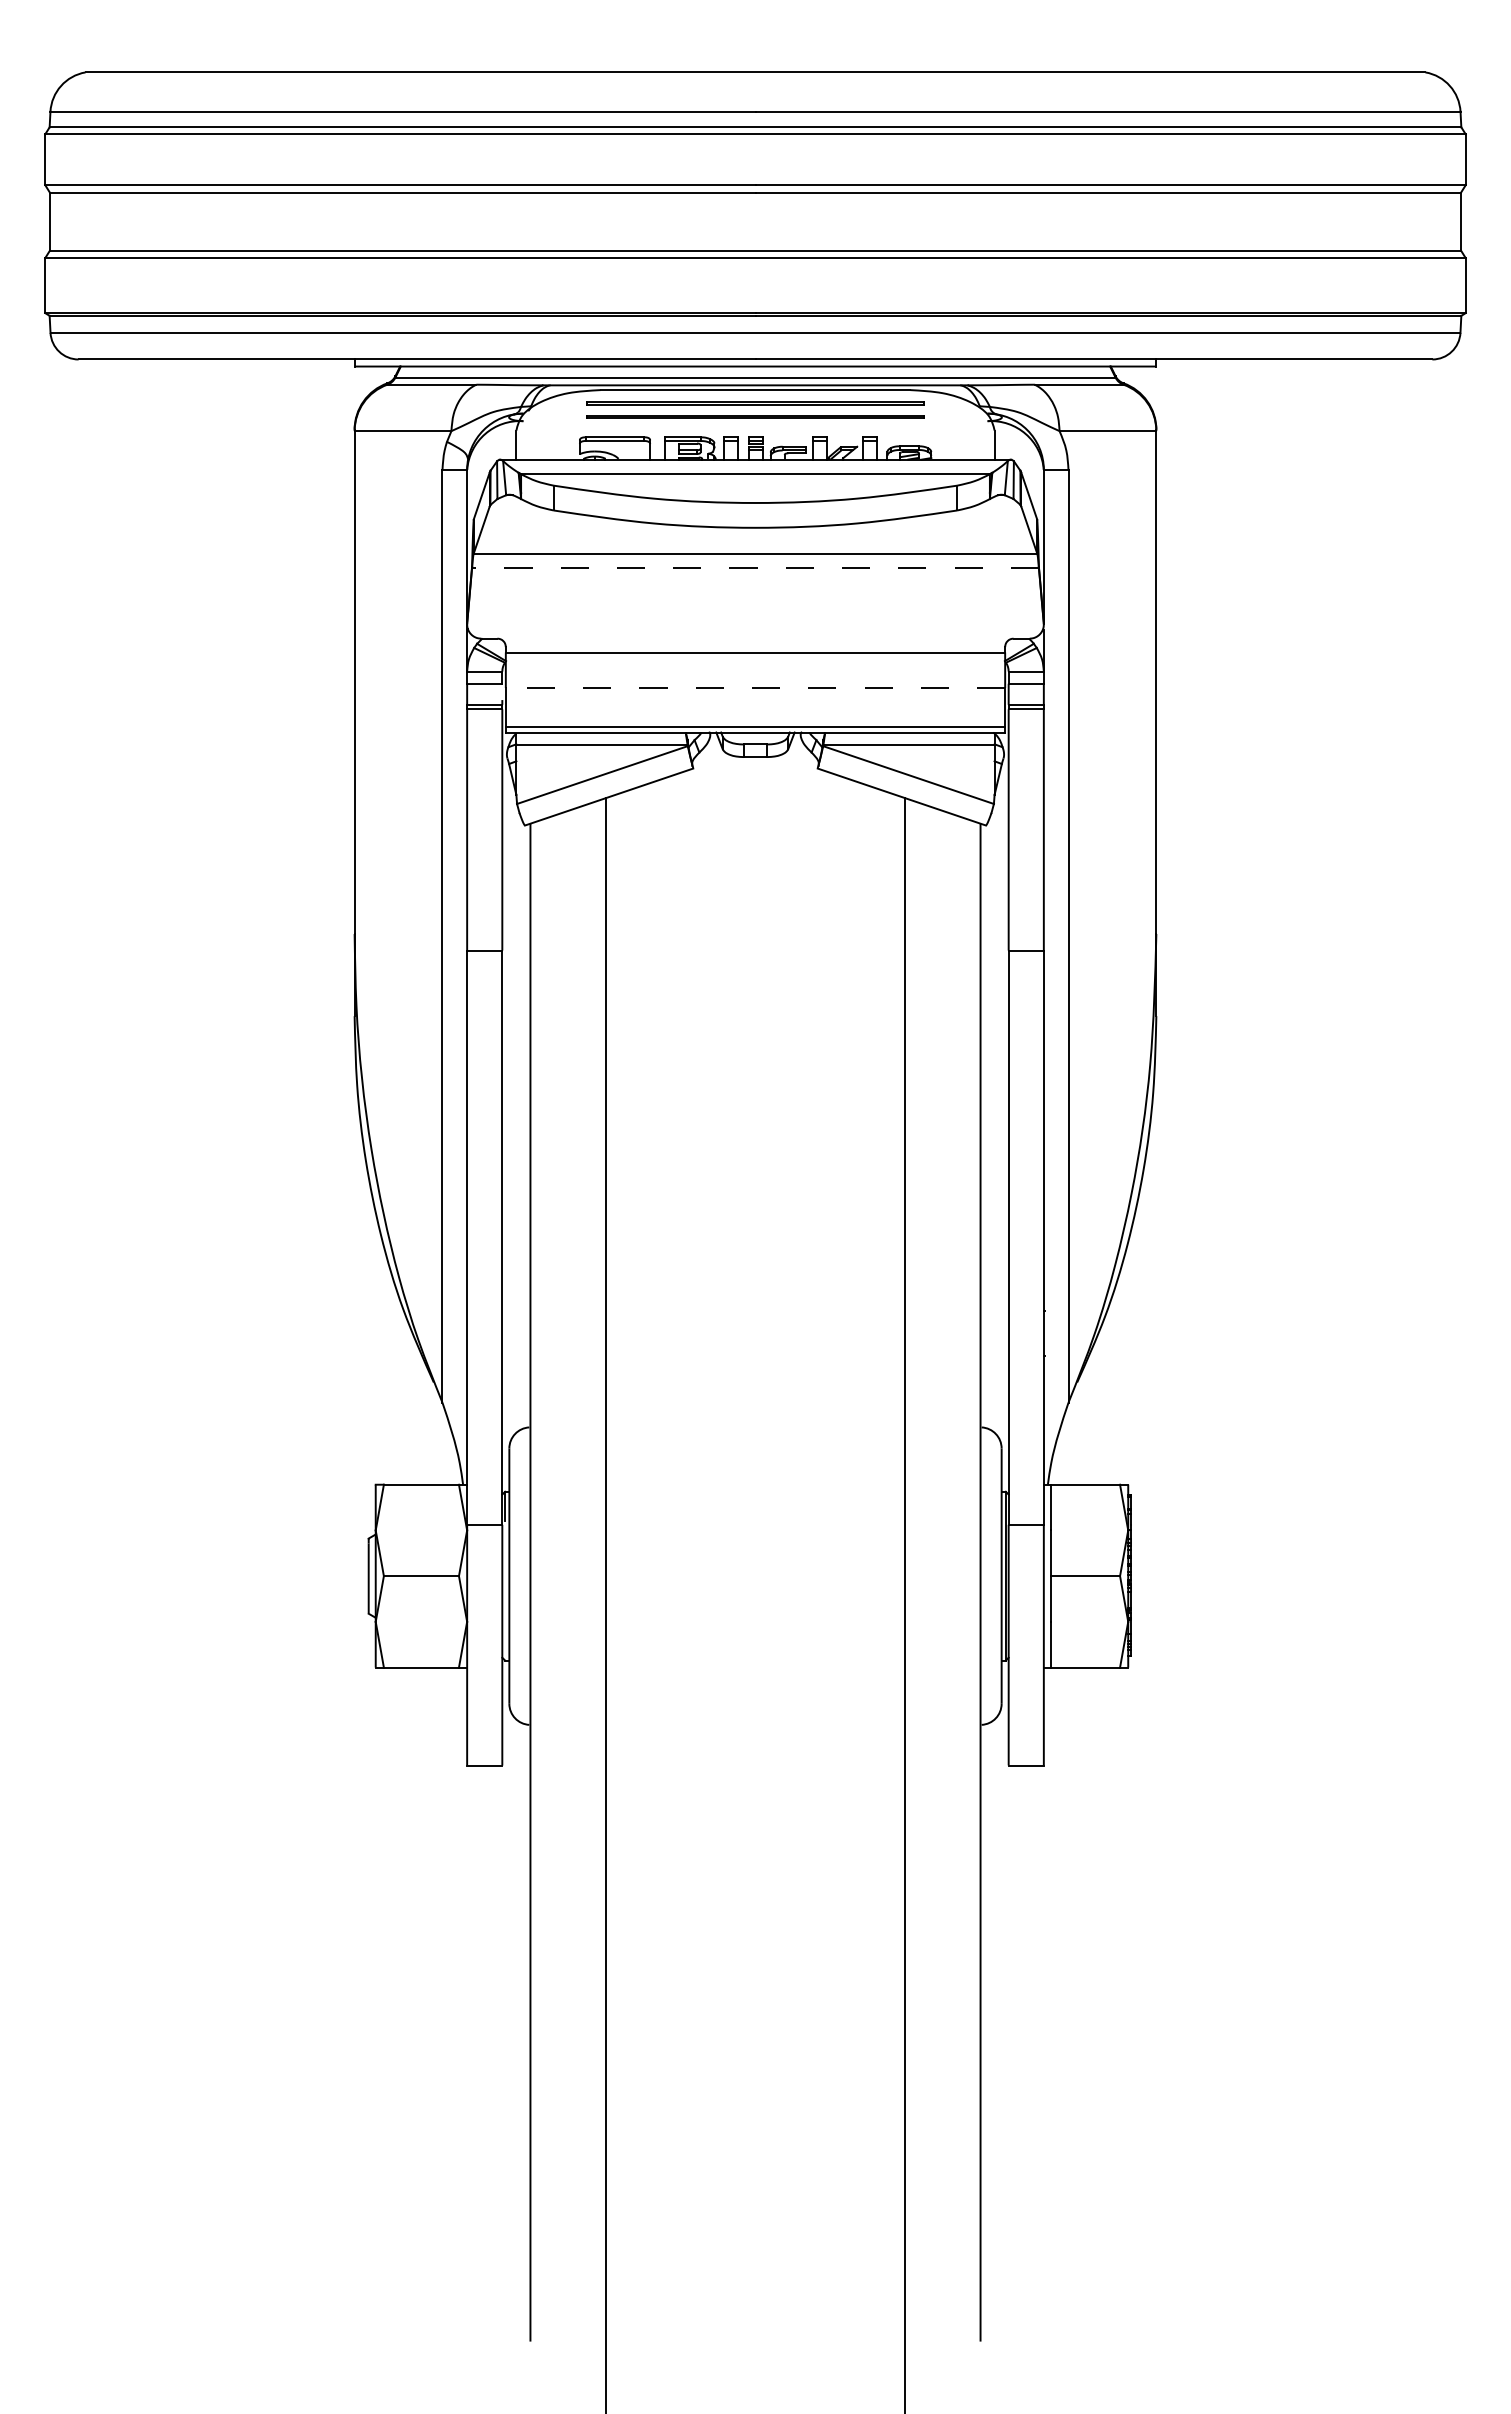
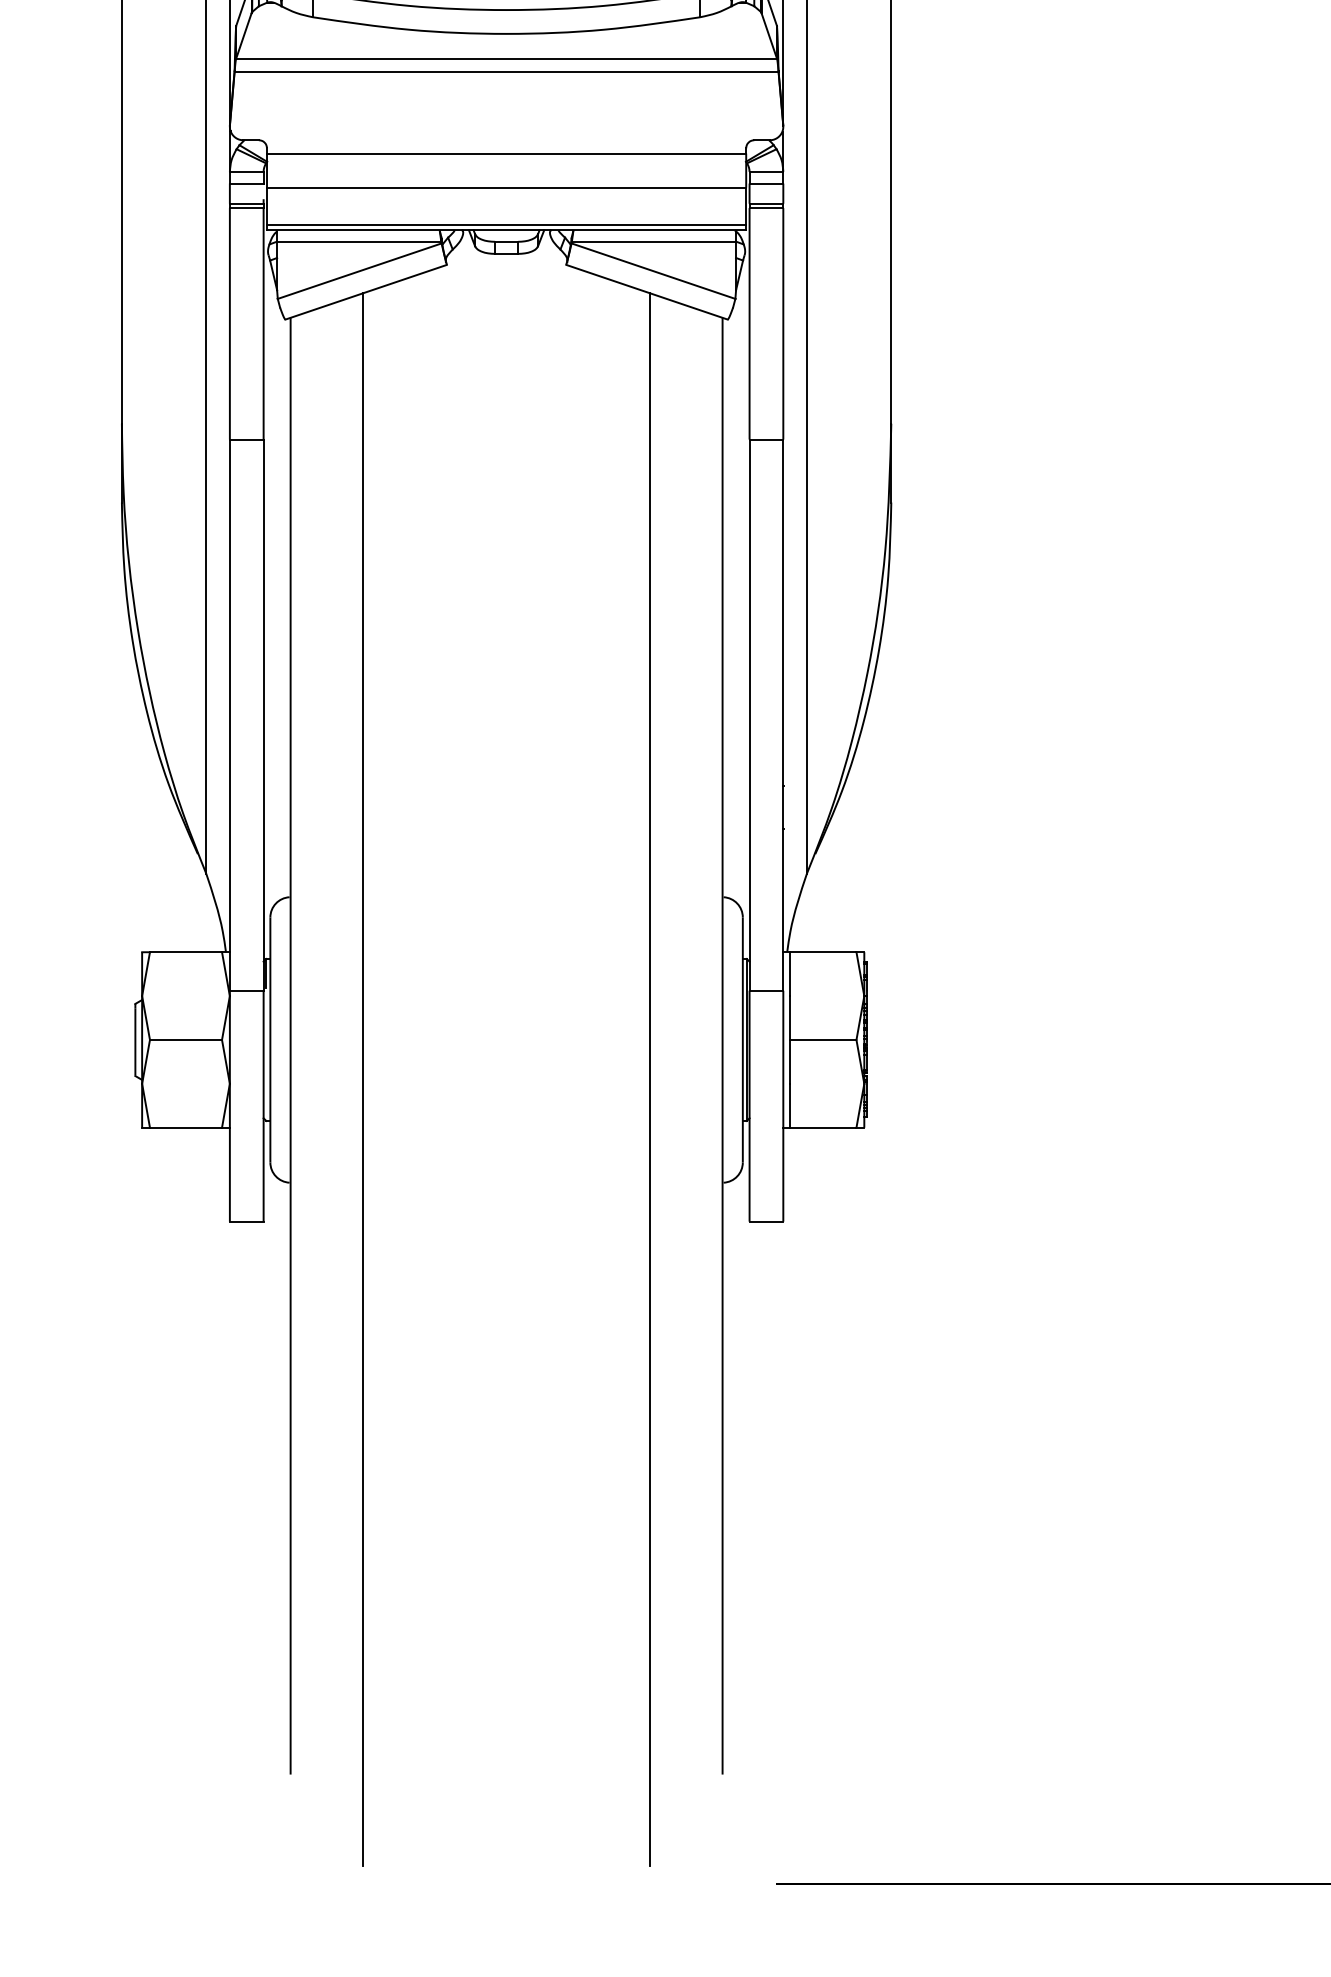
line: (755, 567) -> (506, 71), dashed -> solid
line: (755, 687) -> (506, 187), dashed -> solid

